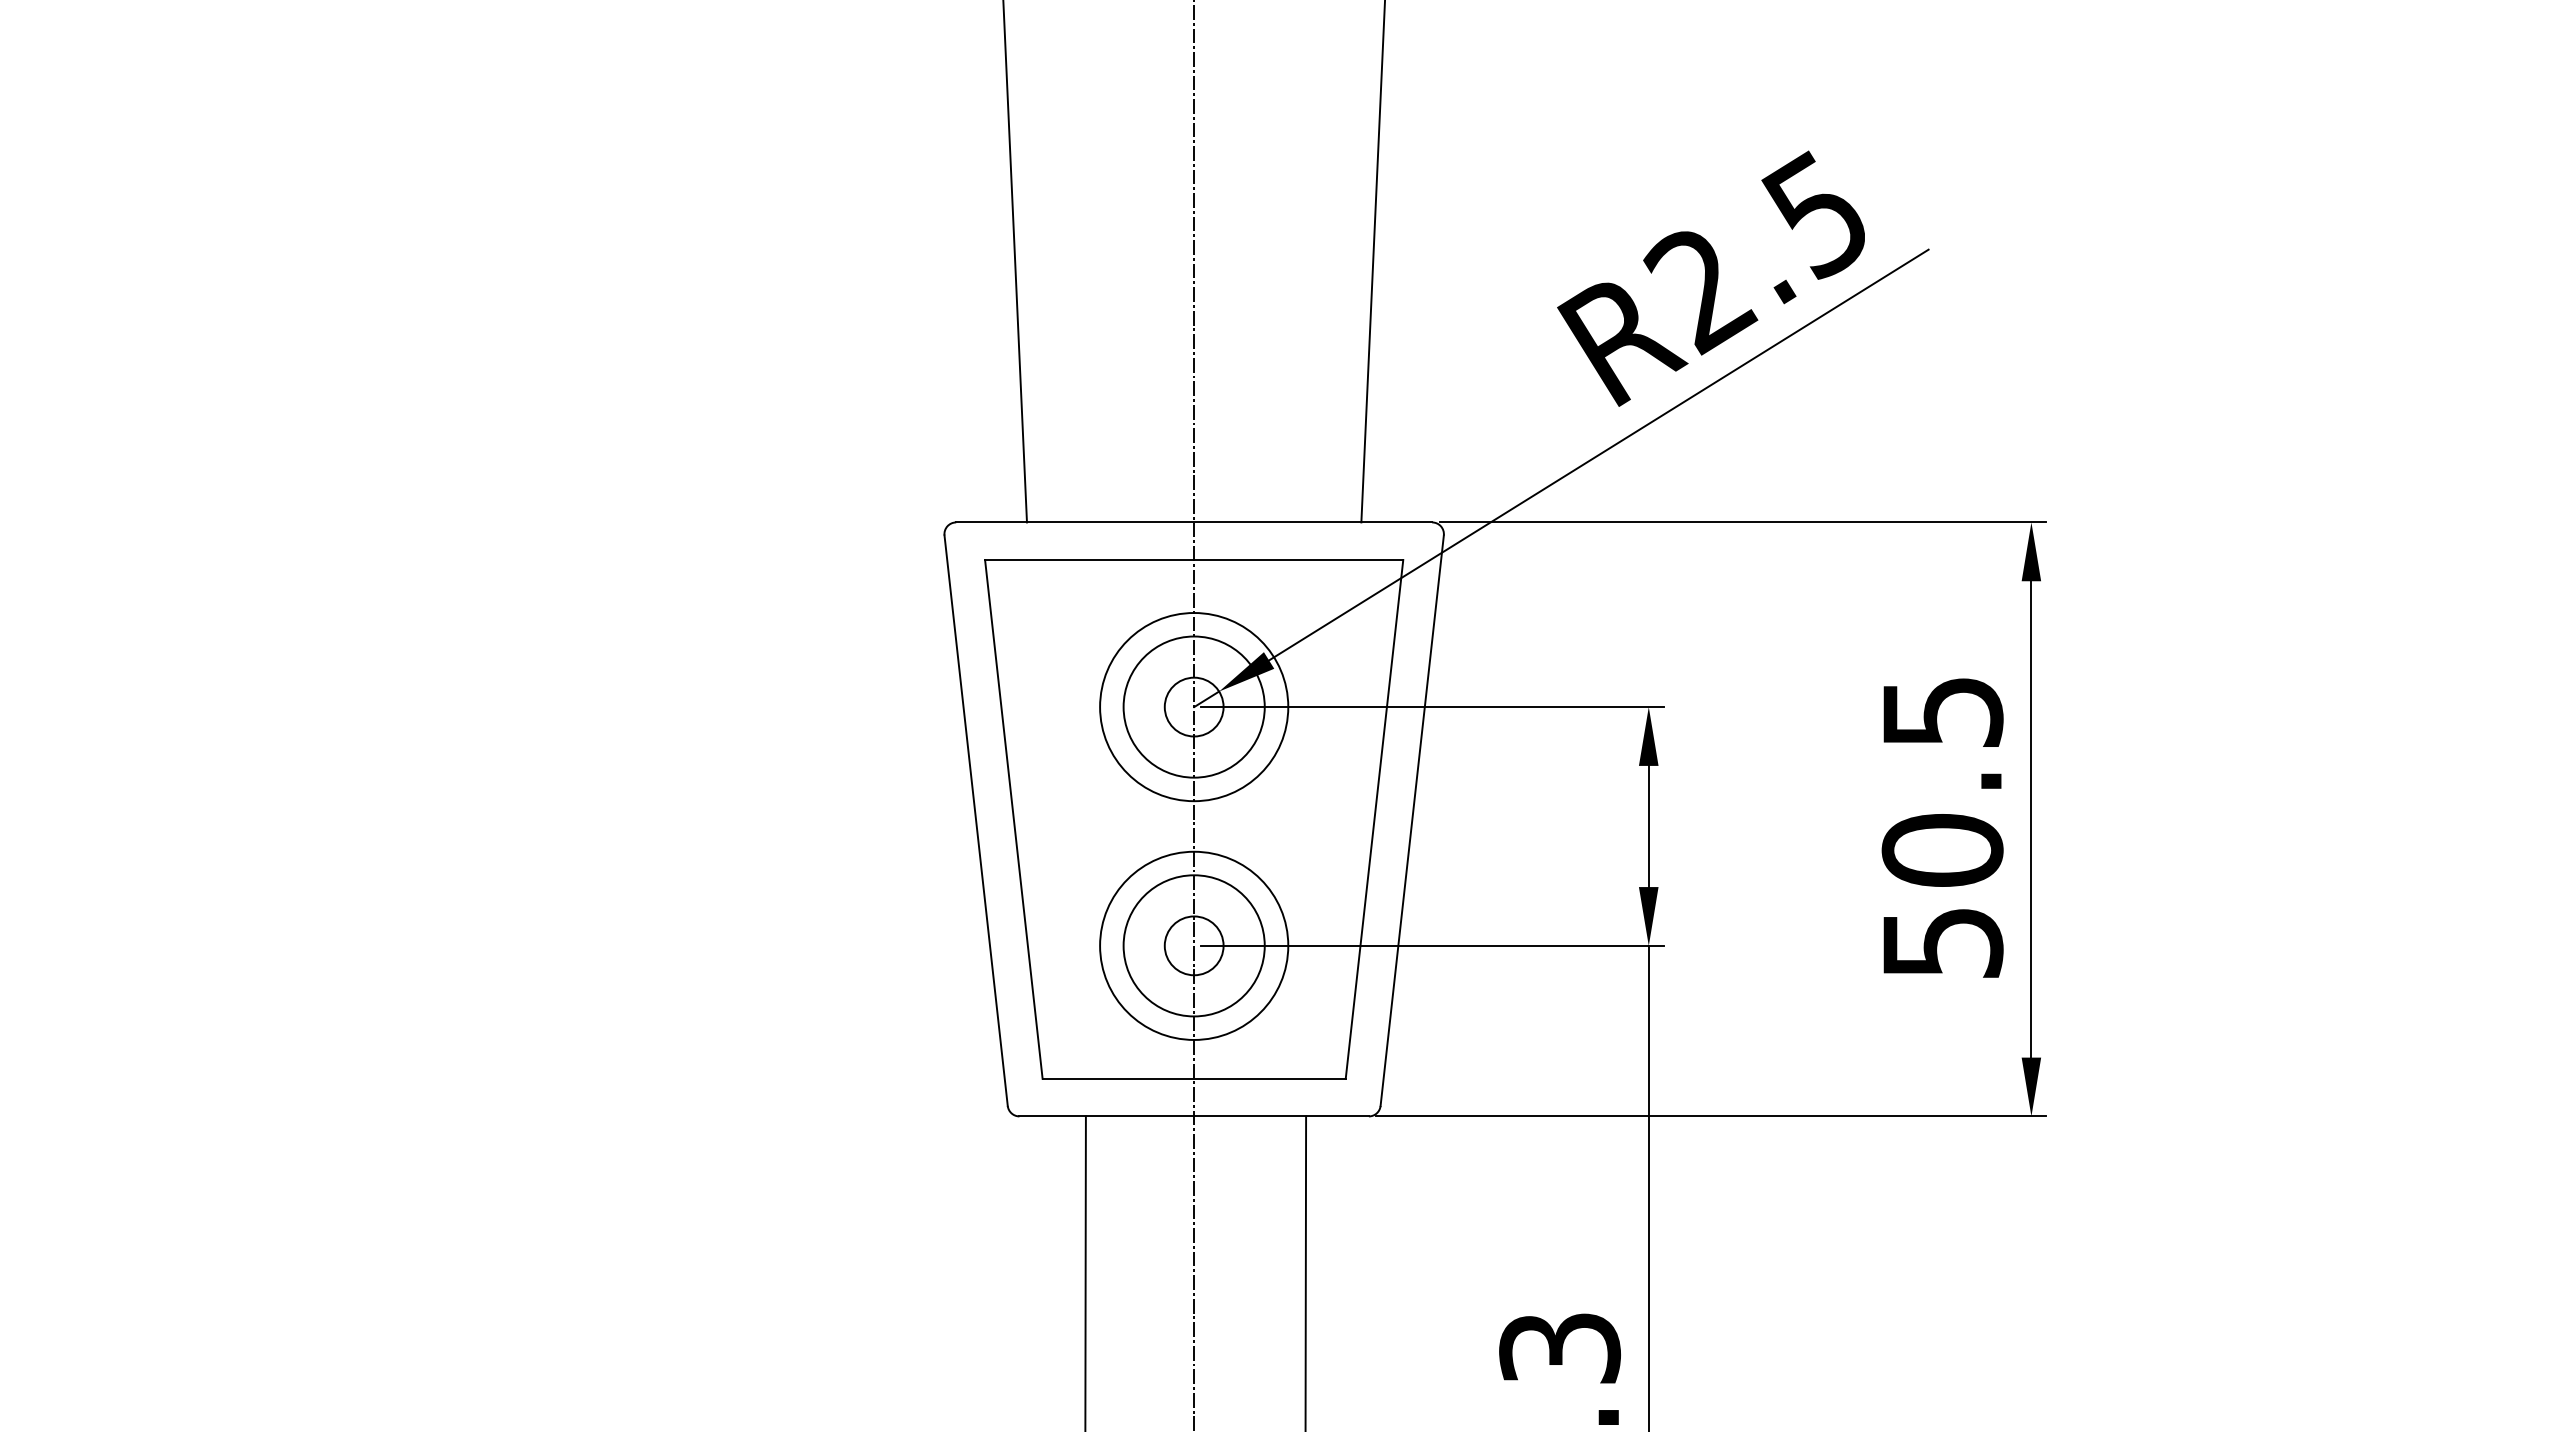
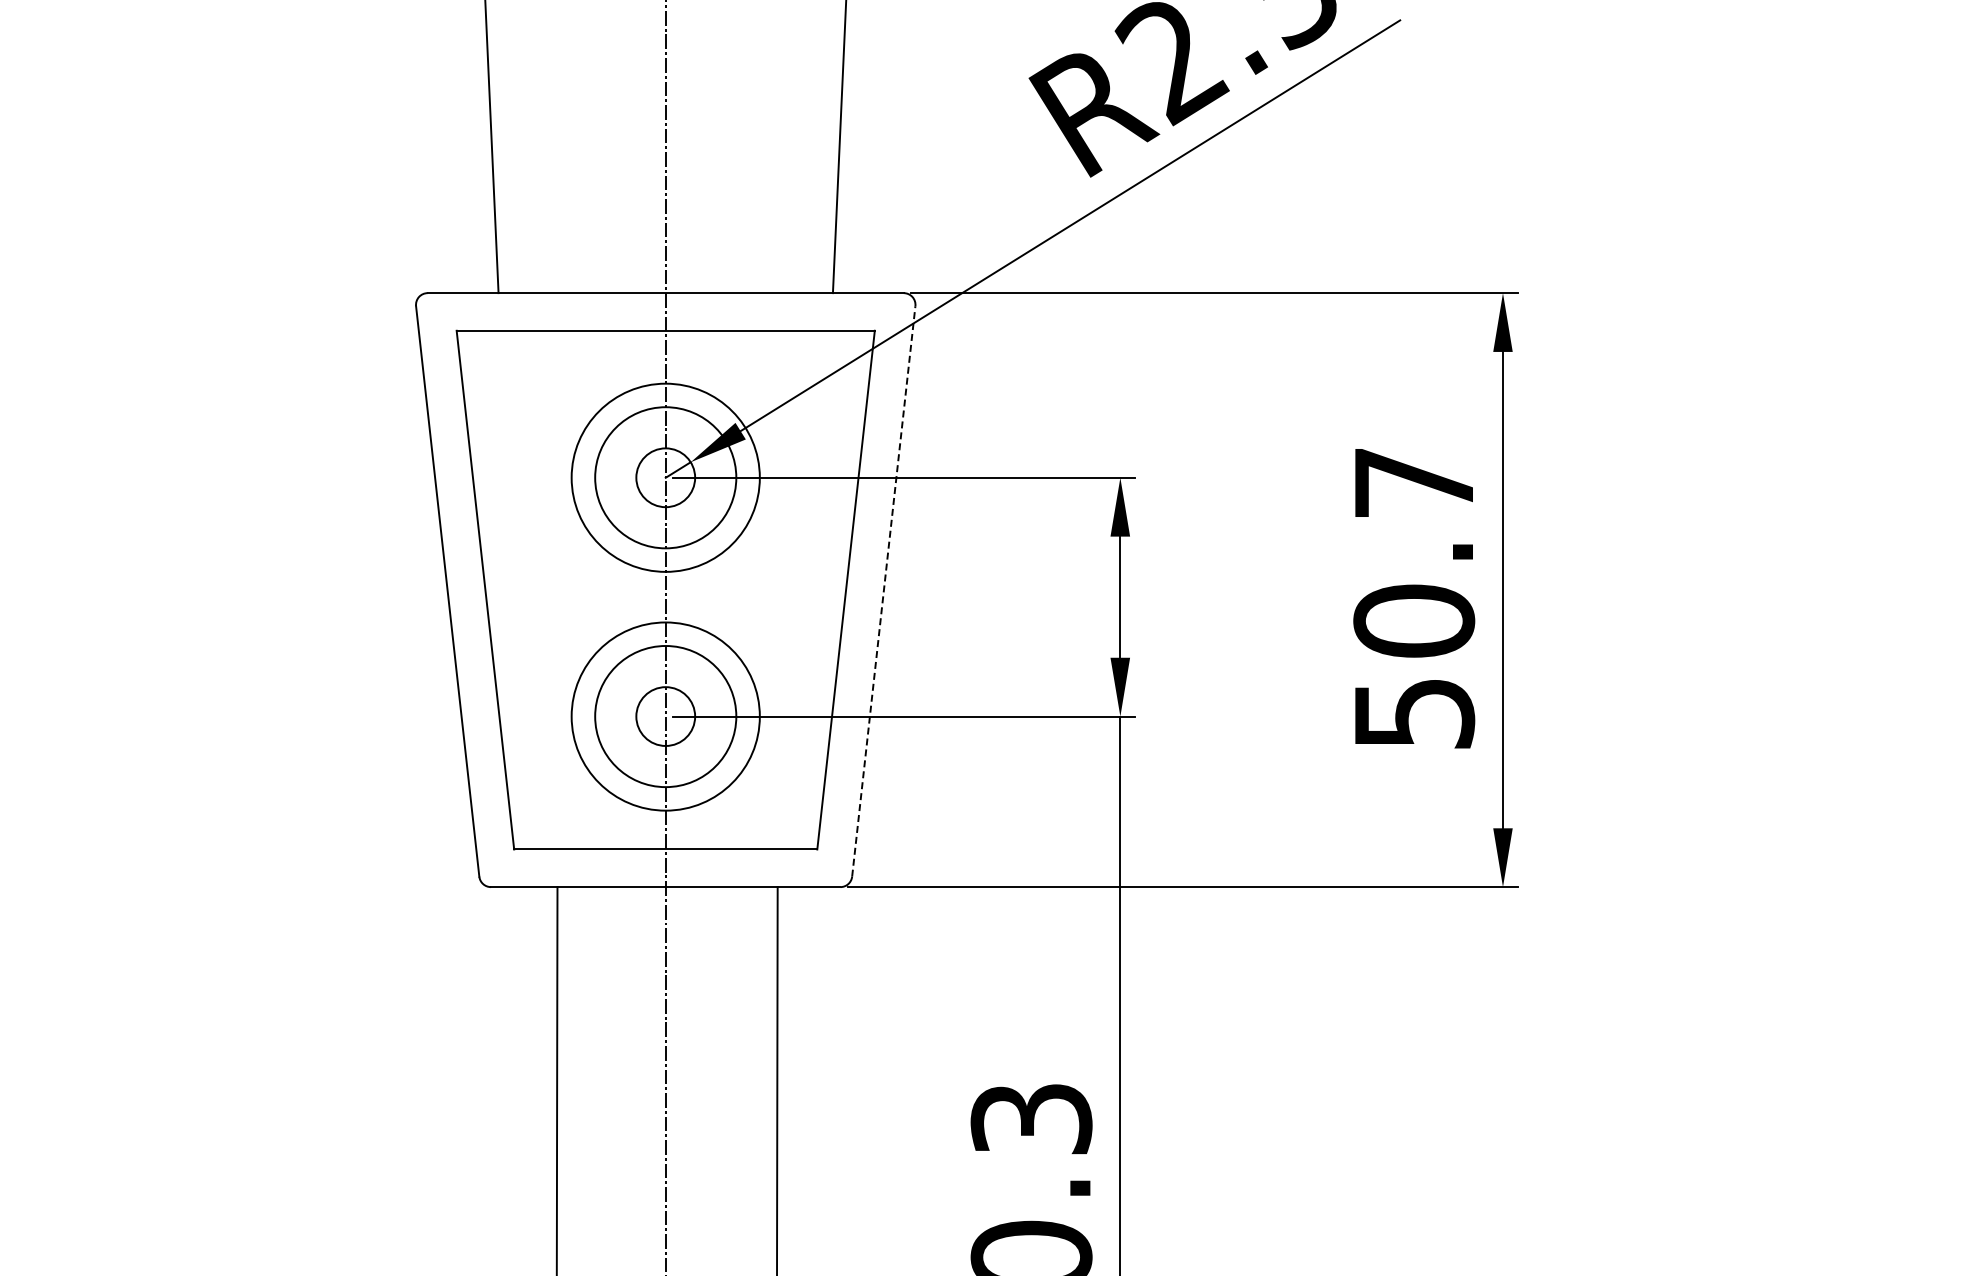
text: (1943, 712) -> (1415, 483), 50.5 -> 50.7
line: (1412, 820) -> (884, 591), solid -> dashed

